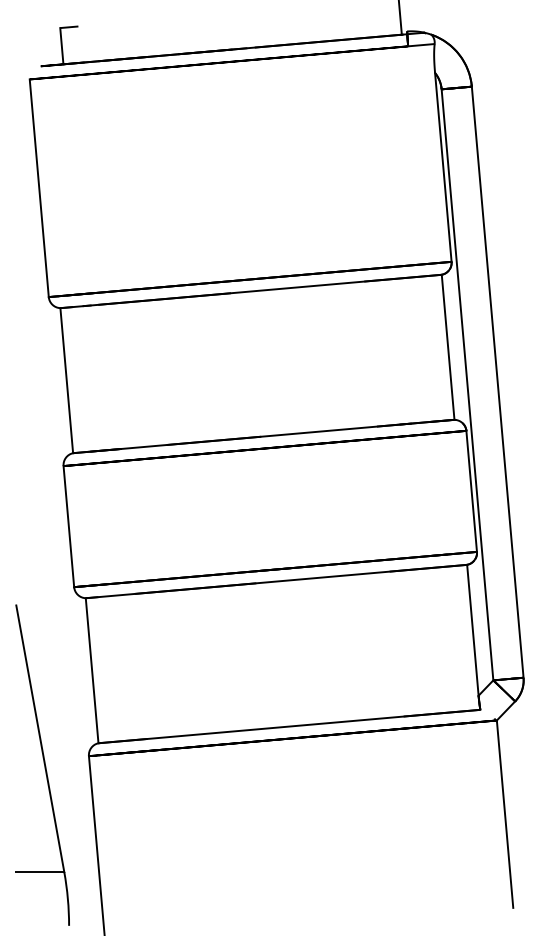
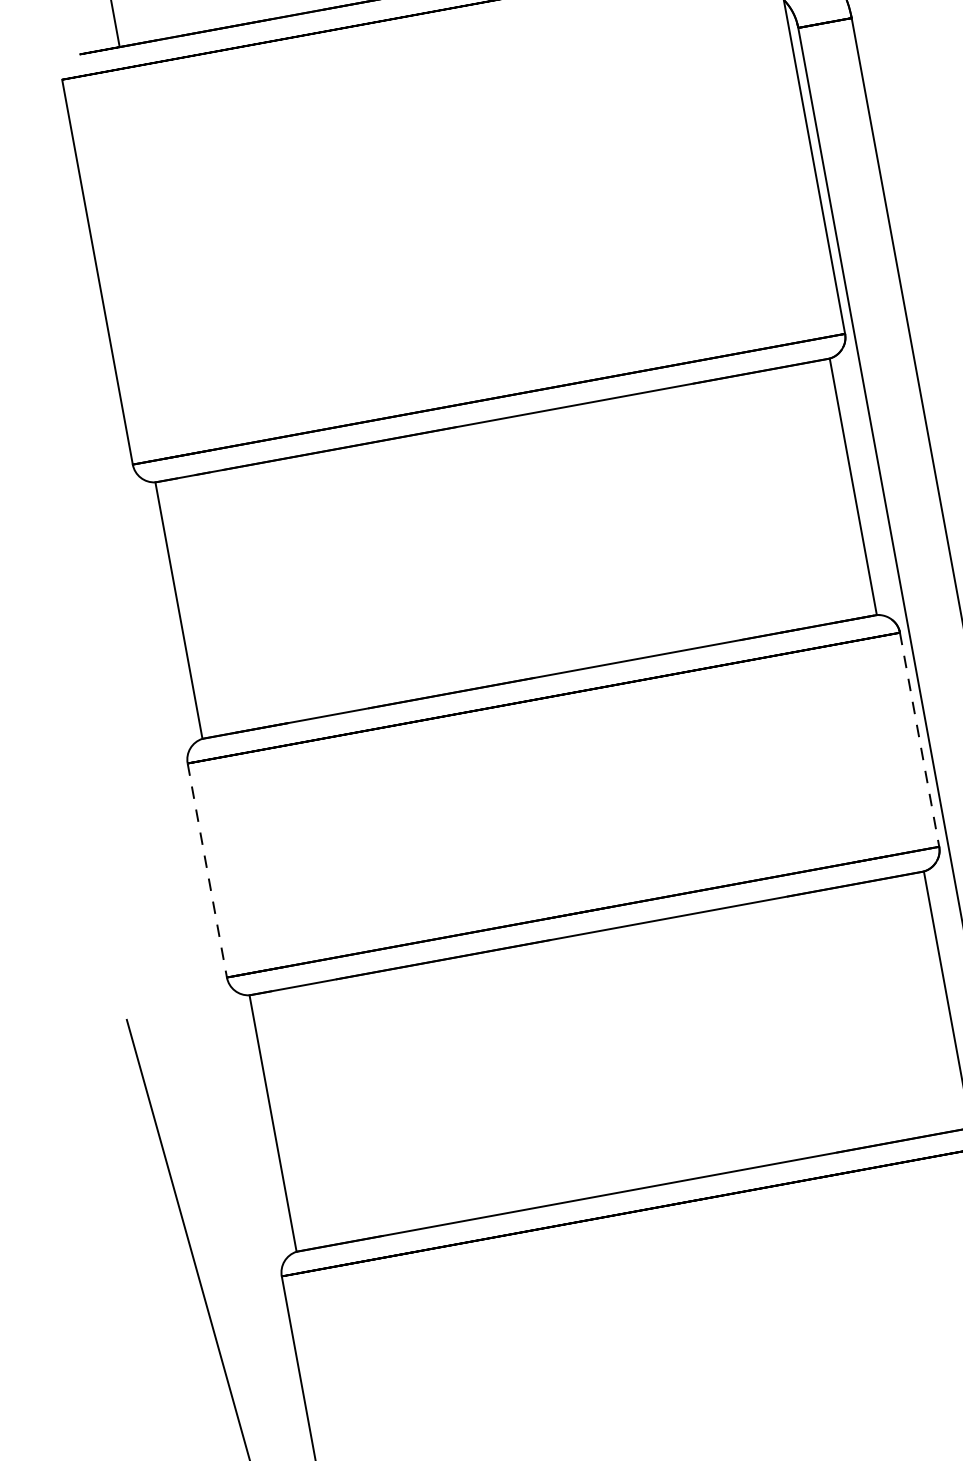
line: (471, 491) -> (919, 739), solid -> dashed
line: (68, 526) -> (206, 870), solid -> dashed

